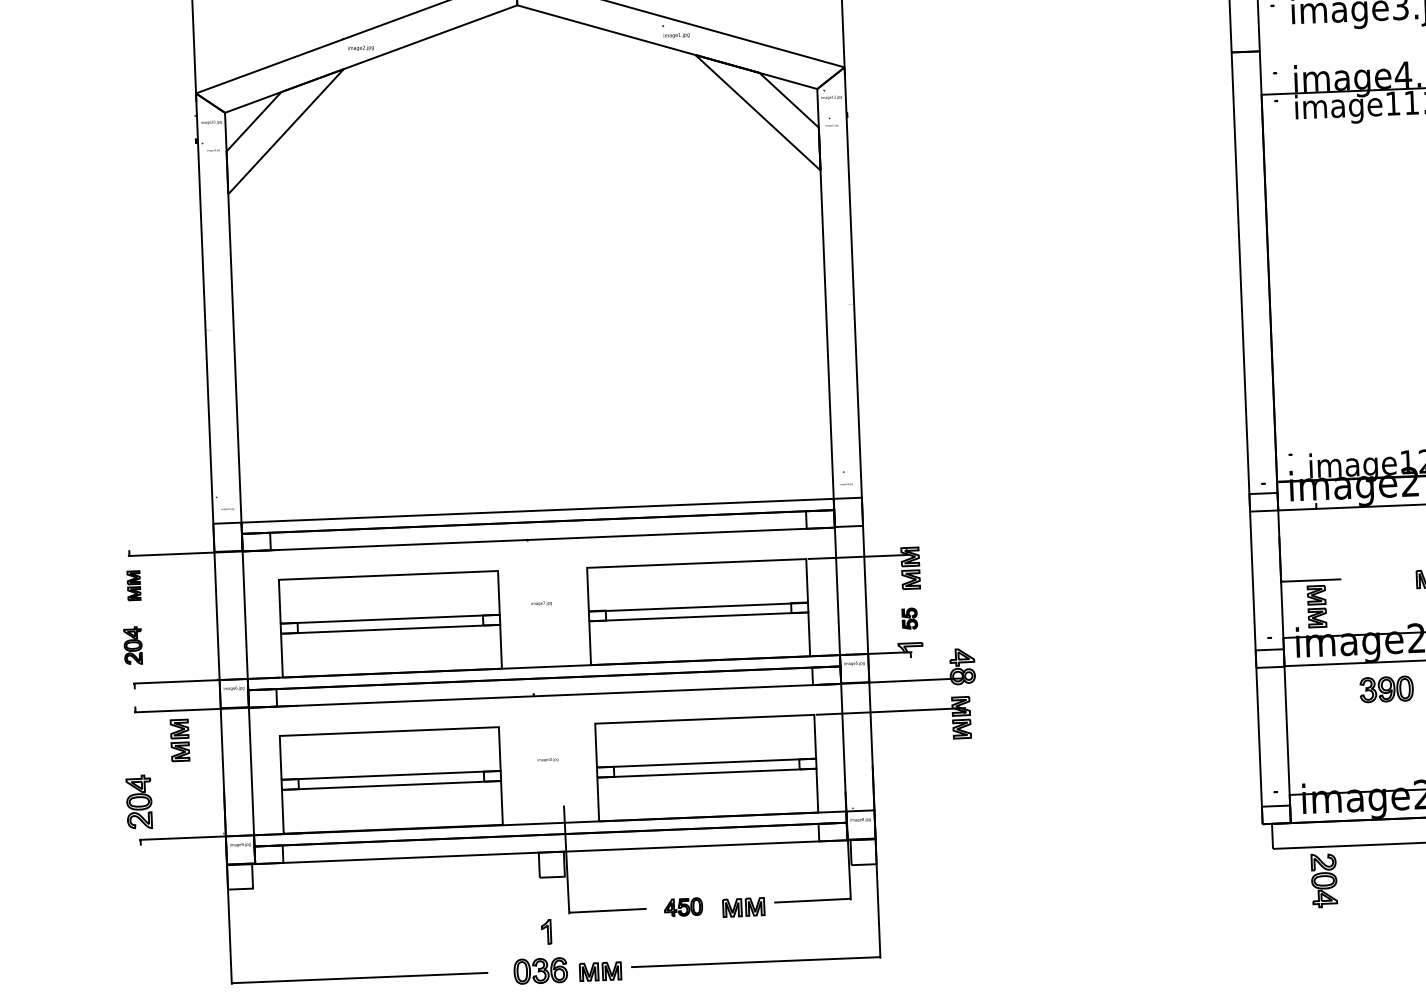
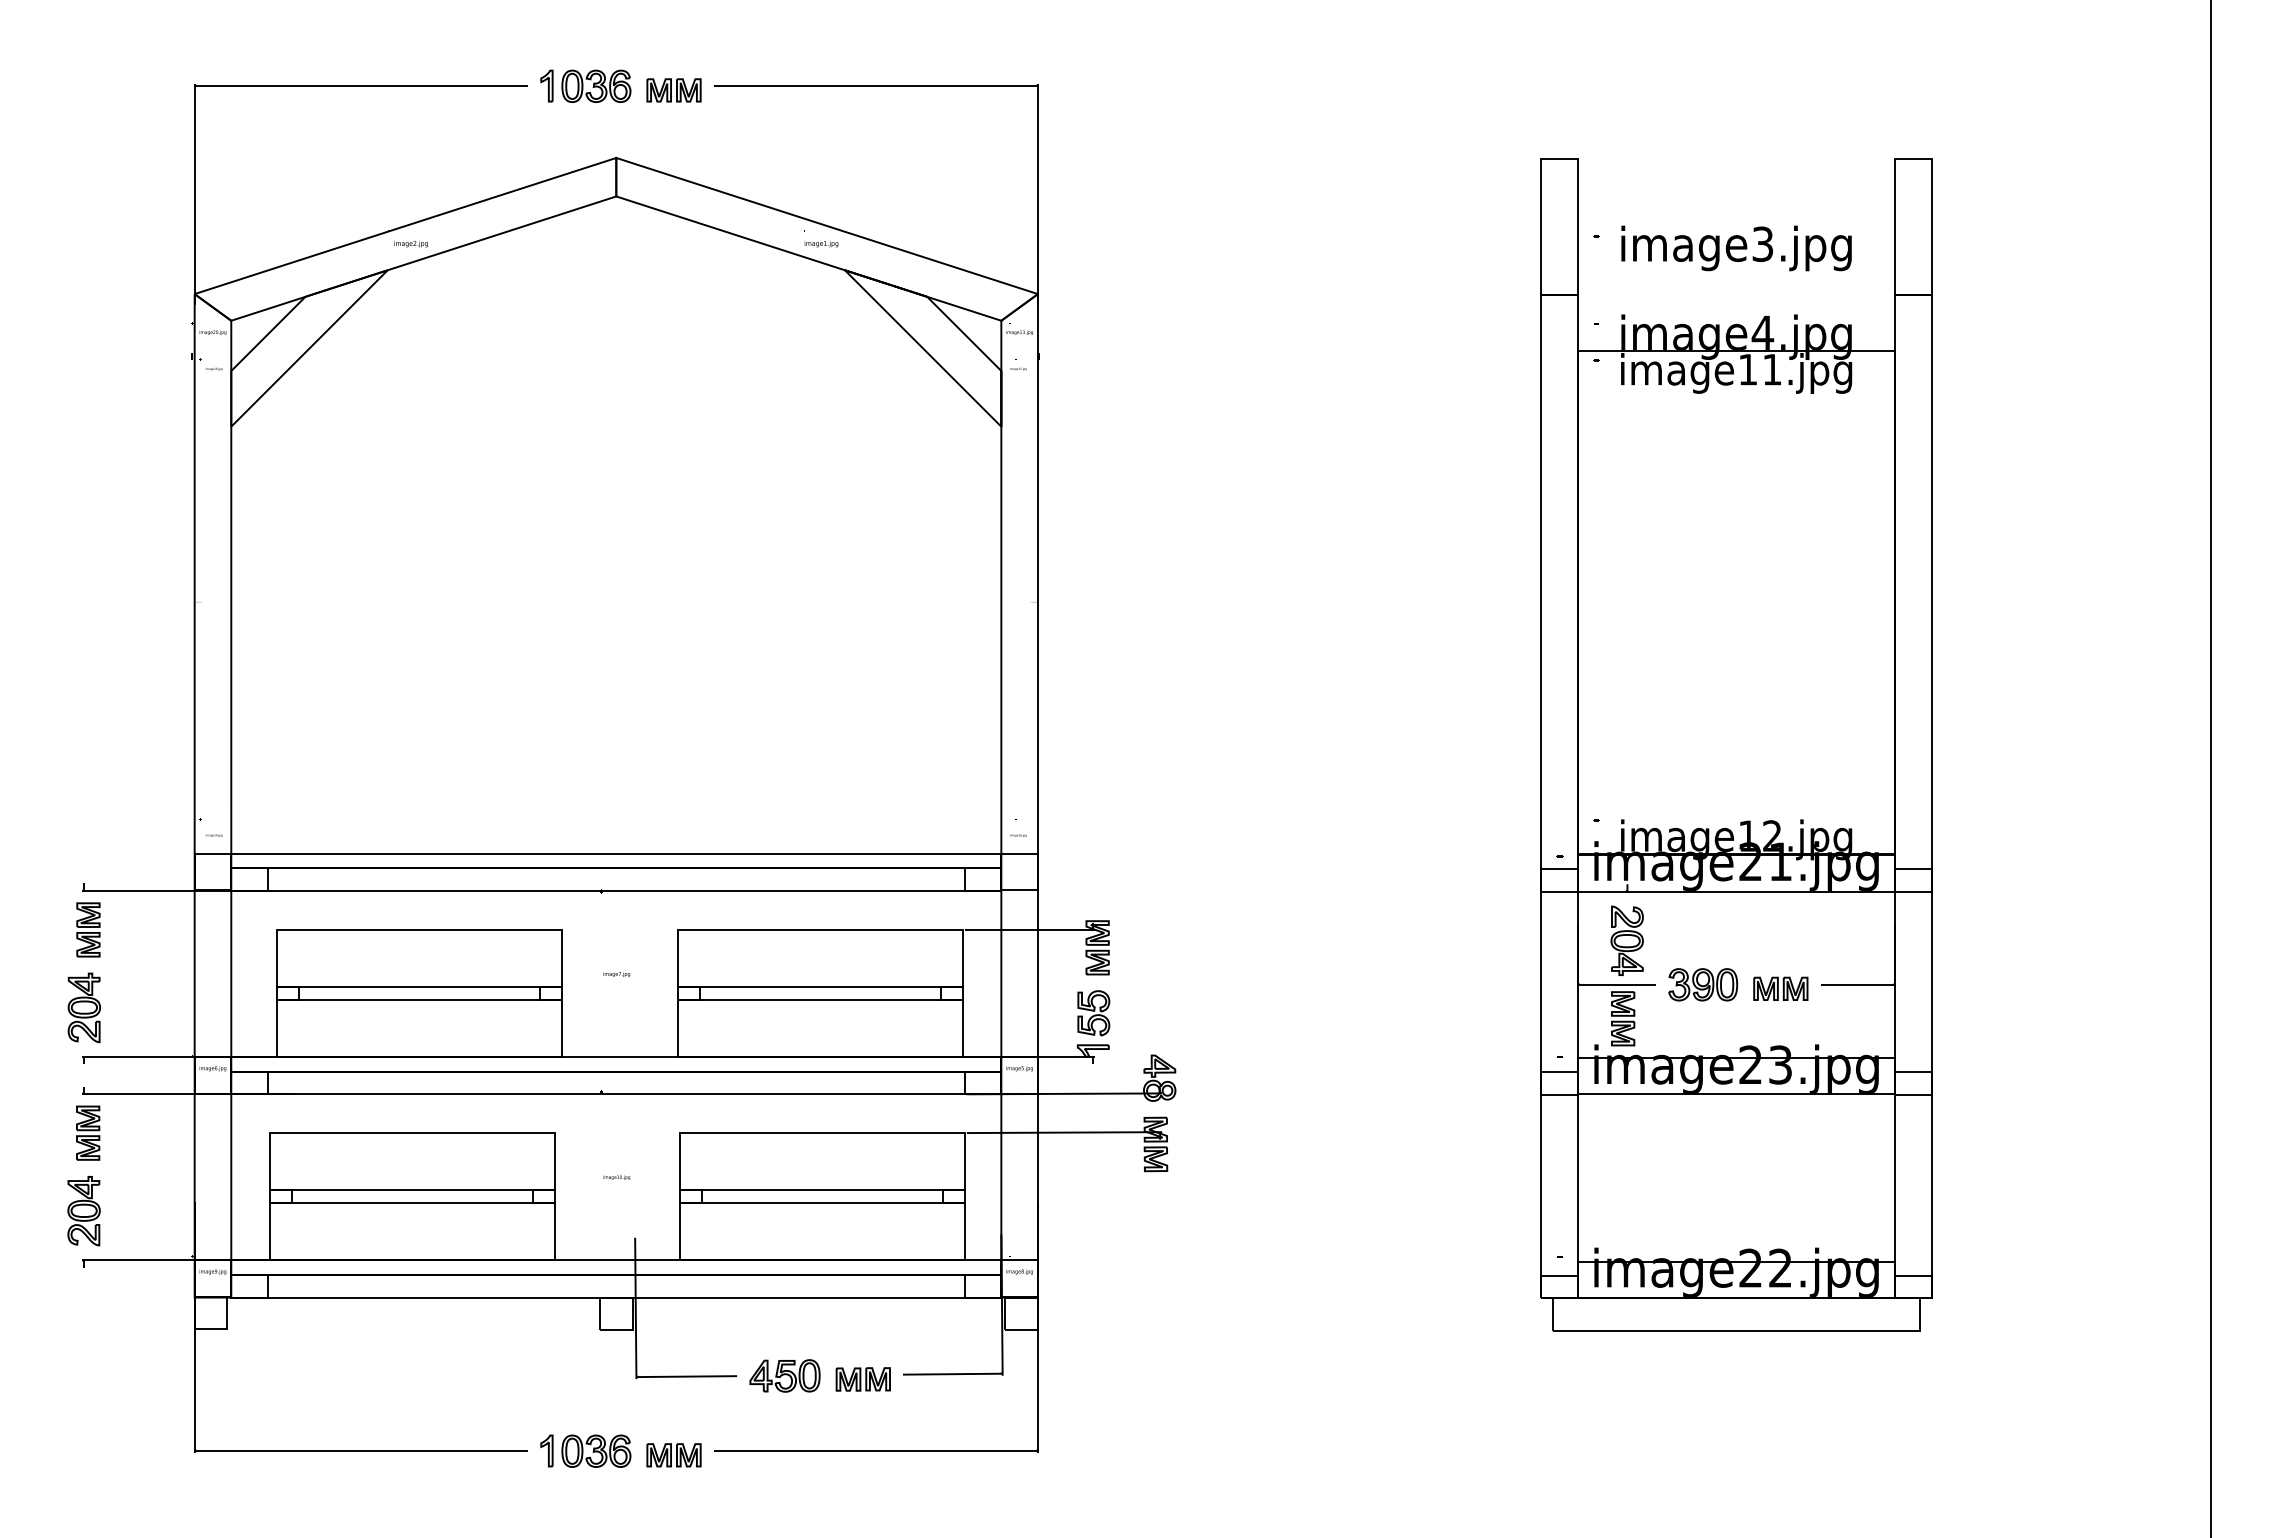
part: (134, 585) -> (88, 929), size x1.43
part: (909, 618) -> (1093, 1013), size x1.67
part: (132, 645) -> (83, 1007), size x1.43
part: (1386, 689) -> (1703, 984), moved
part: (180, 739) -> (88, 1132), moved
part: (1323, 880) -> (1626, 940), moved
part: (683, 906) -> (784, 1375), size x1.43
part: (546, 931) -> (546, 1450), moved

